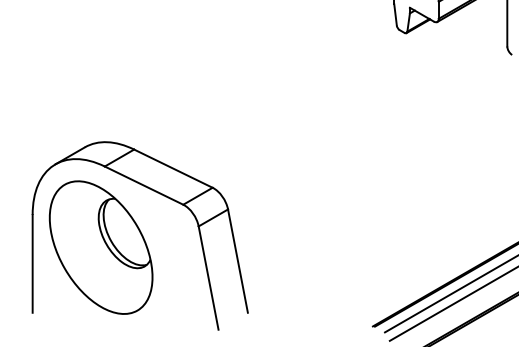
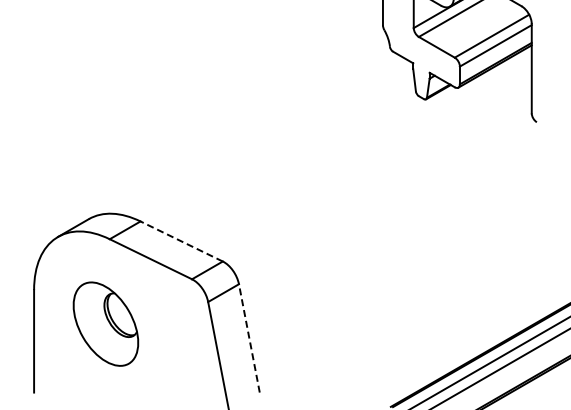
line: (173, 168) -> (181, 241), solid -> dashed
part: (100, 246) -> (105, 323), size x0.6
line: (238, 260) -> (249, 337), solid -> dashed

